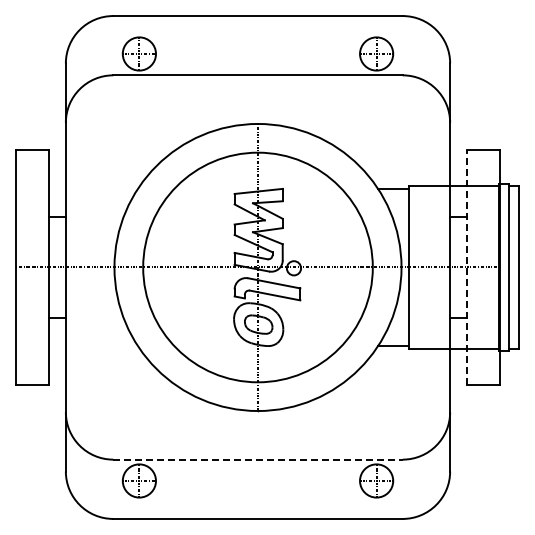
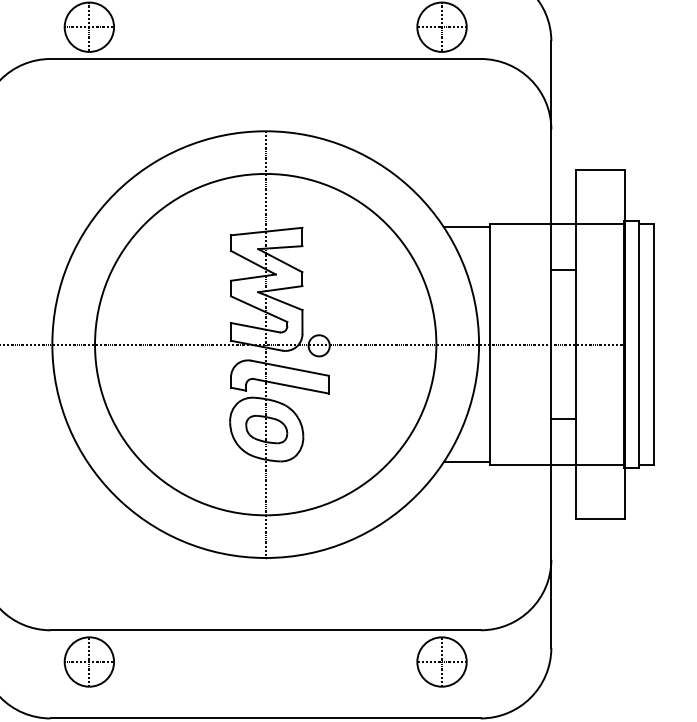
line: (466, 267) -> (575, 344), dashed -> solid
line: (258, 459) -> (266, 630), dashed -> solid

